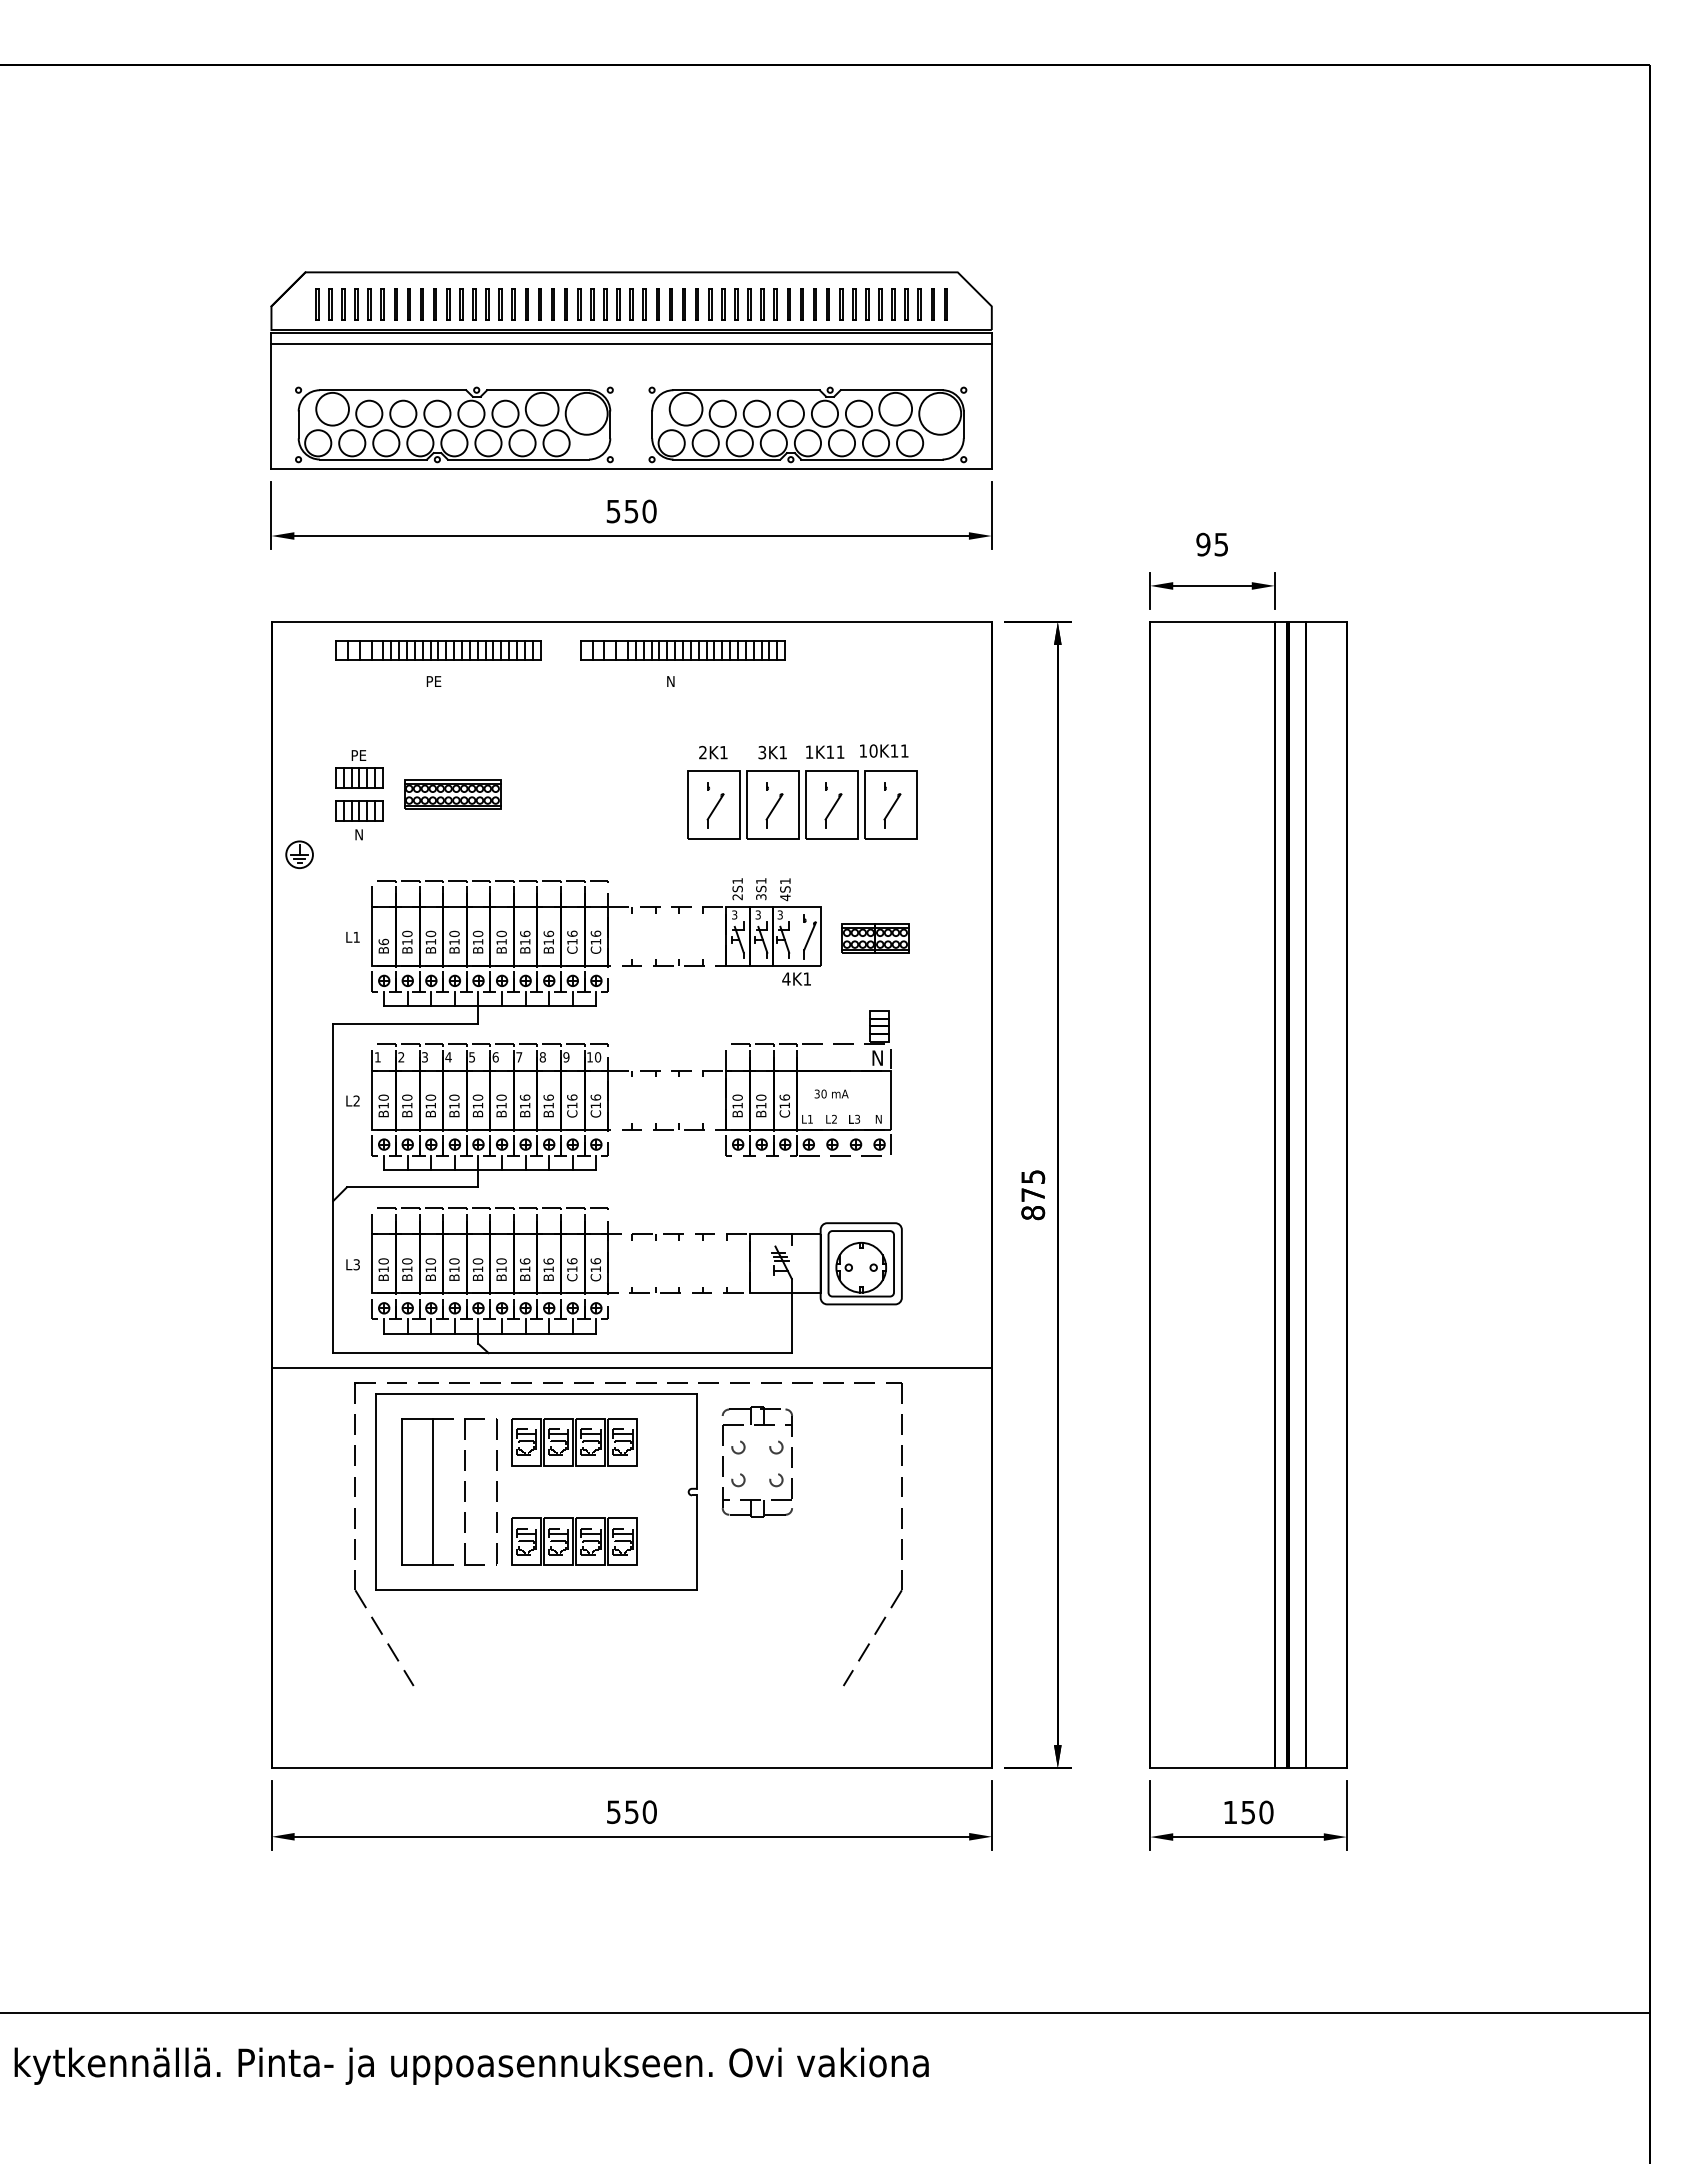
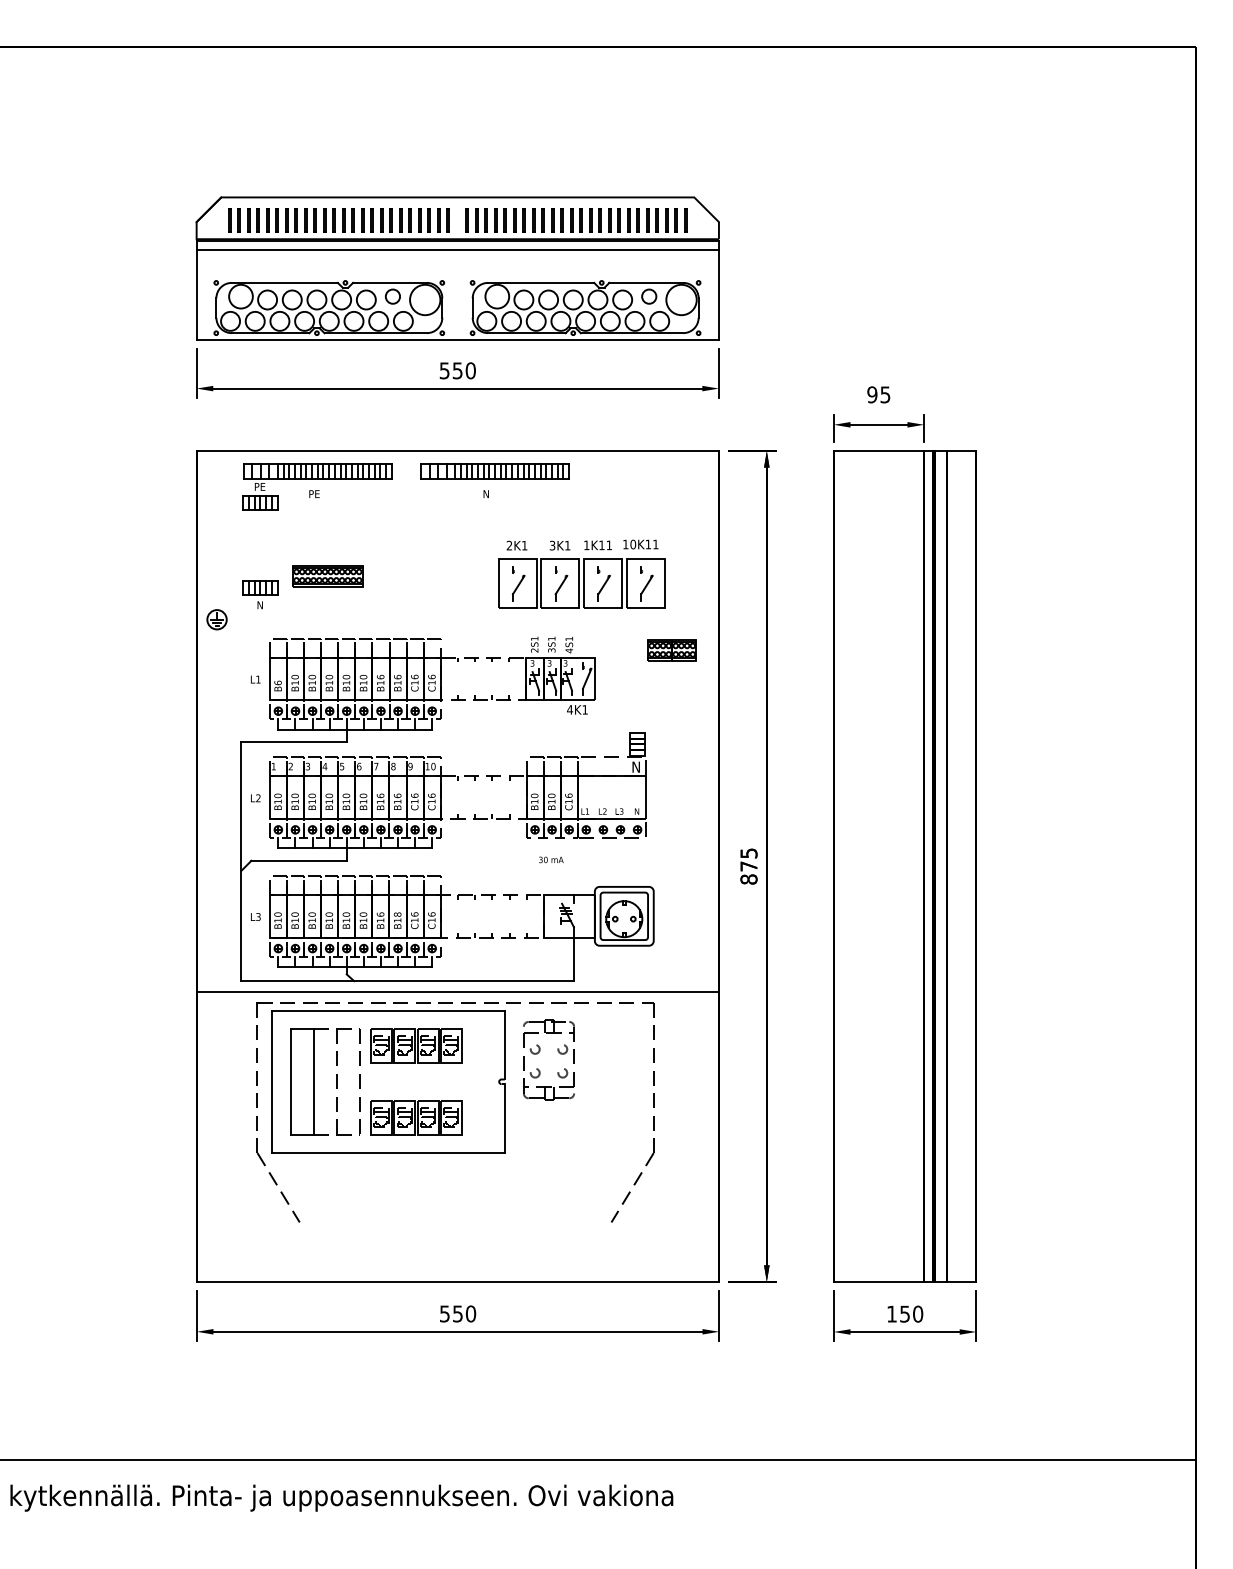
line: (630, 304) -> (456, 220), removed
circle: (541, 408) -> (392, 296), size x0.6
circle: (895, 408) -> (649, 296), size x0.6
part: (359, 769) -> (260, 496), moved
part: (875, 938) -> (672, 649), moved
text: (831, 1093) -> (551, 859), moved
text: (548, 1261) -> (397, 914), B16 -> B18

